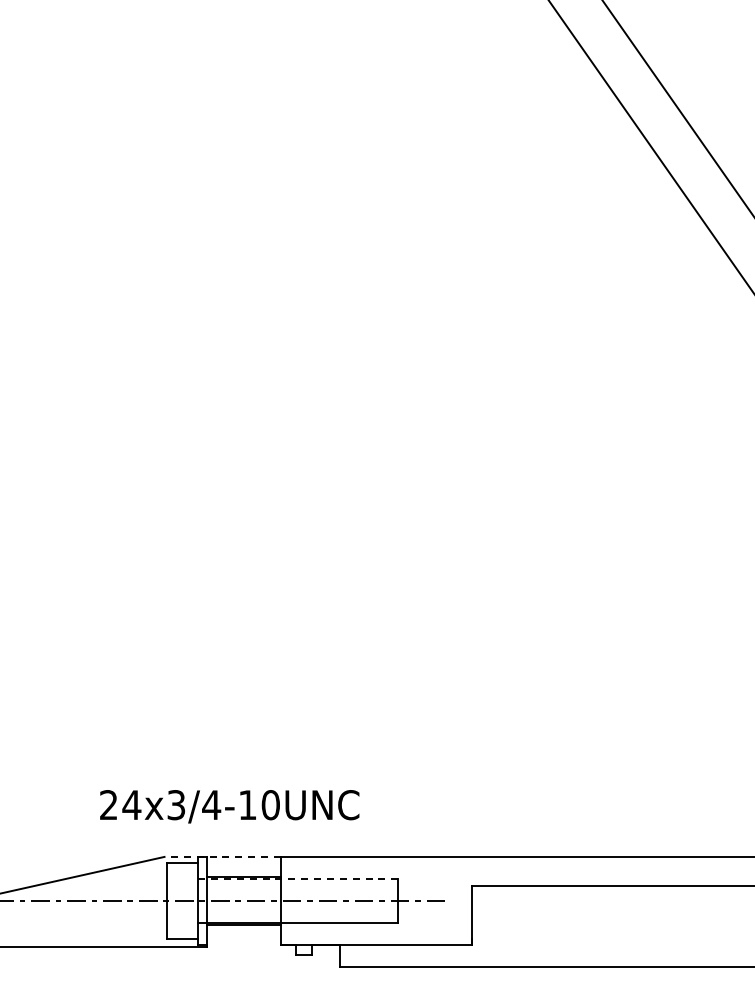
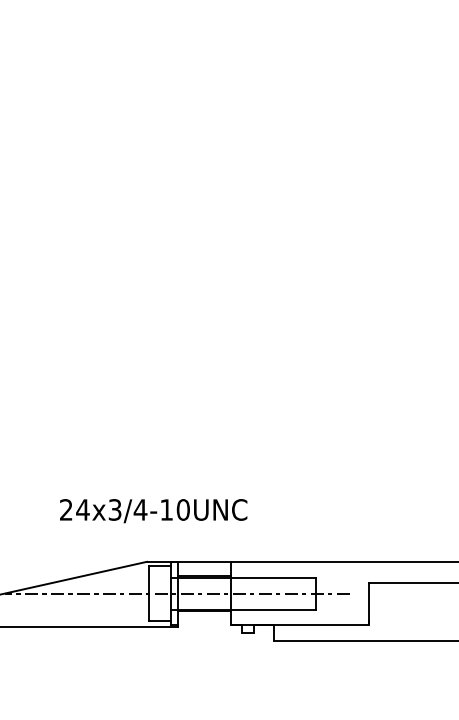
text: (229, 806) -> (153, 510), moved
line: (222, 856) -> (188, 561), dashed -> solid
line: (297, 878) -> (243, 577), dashed -> solid

